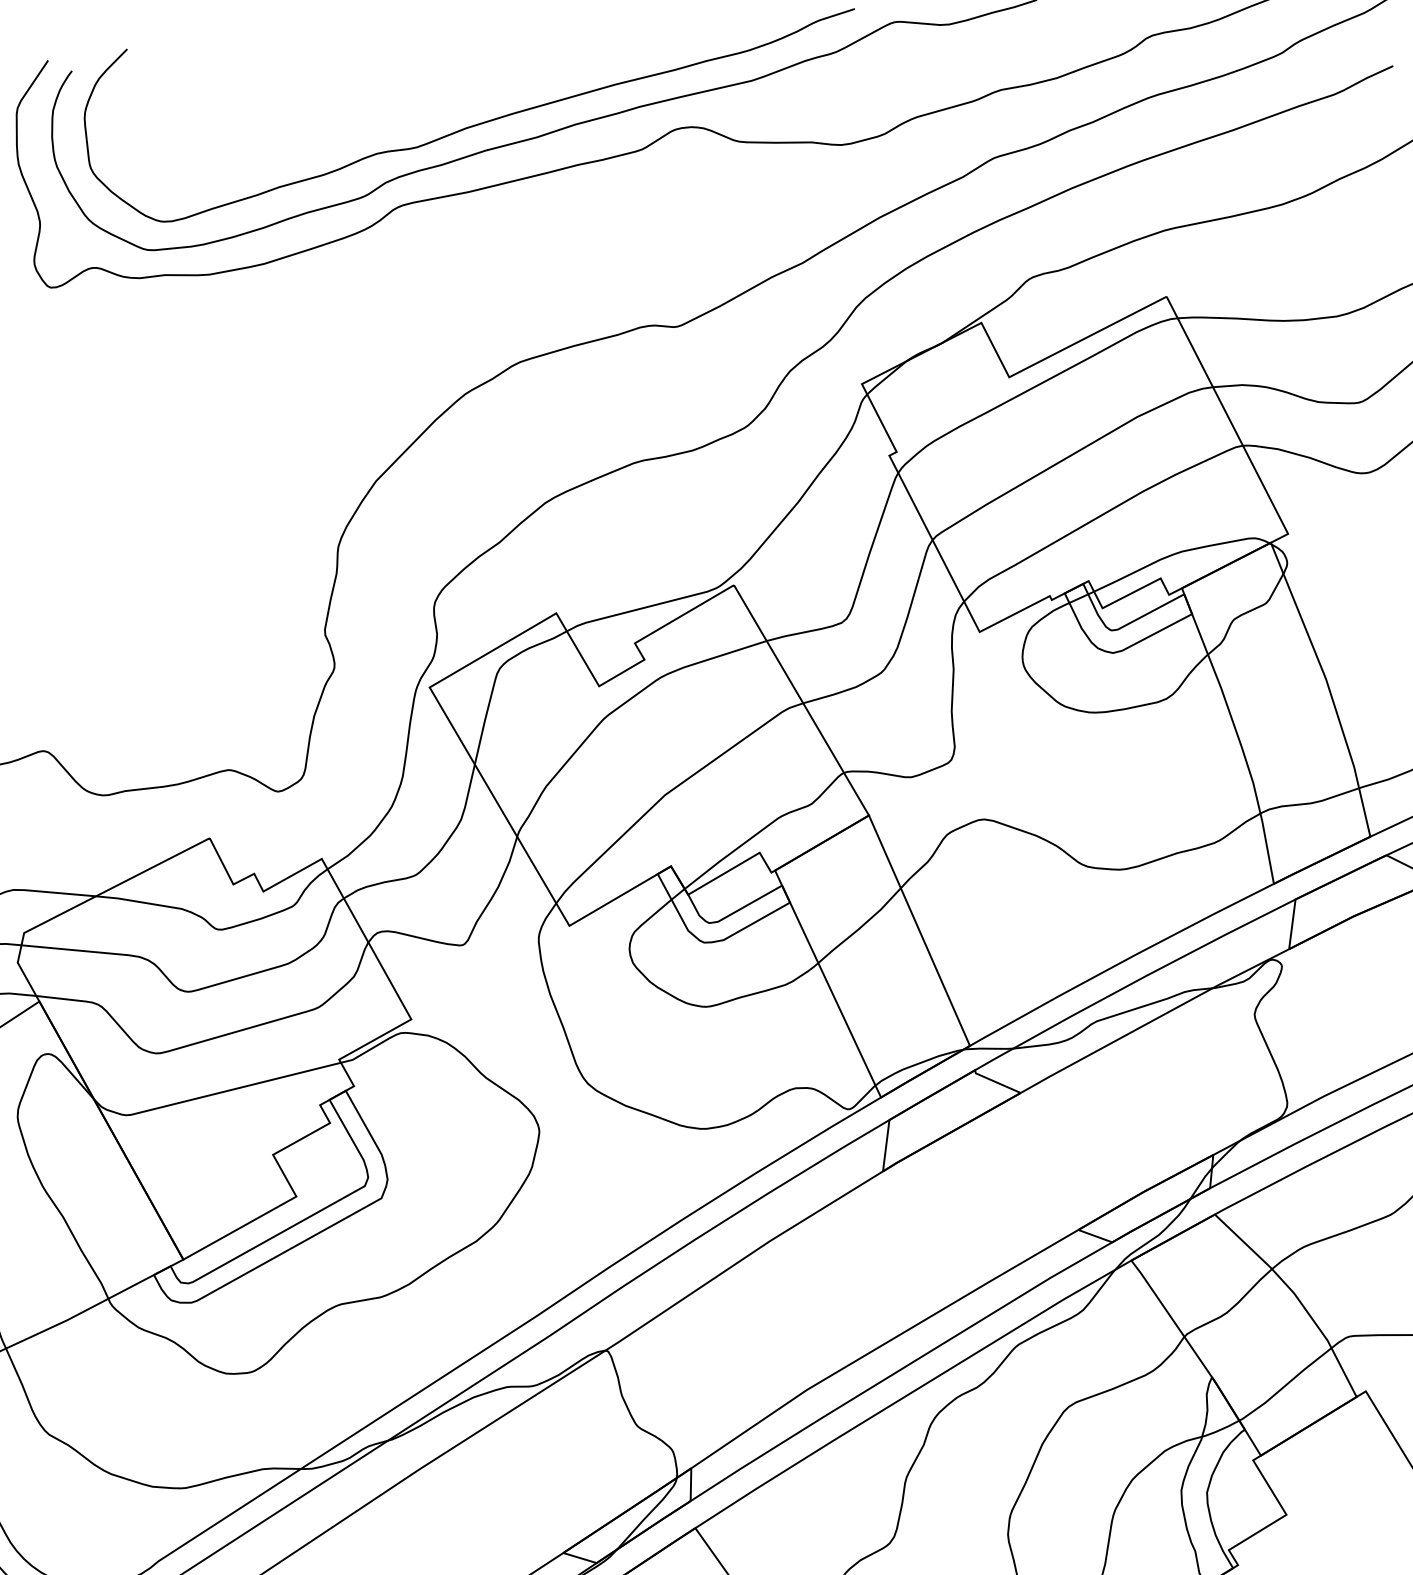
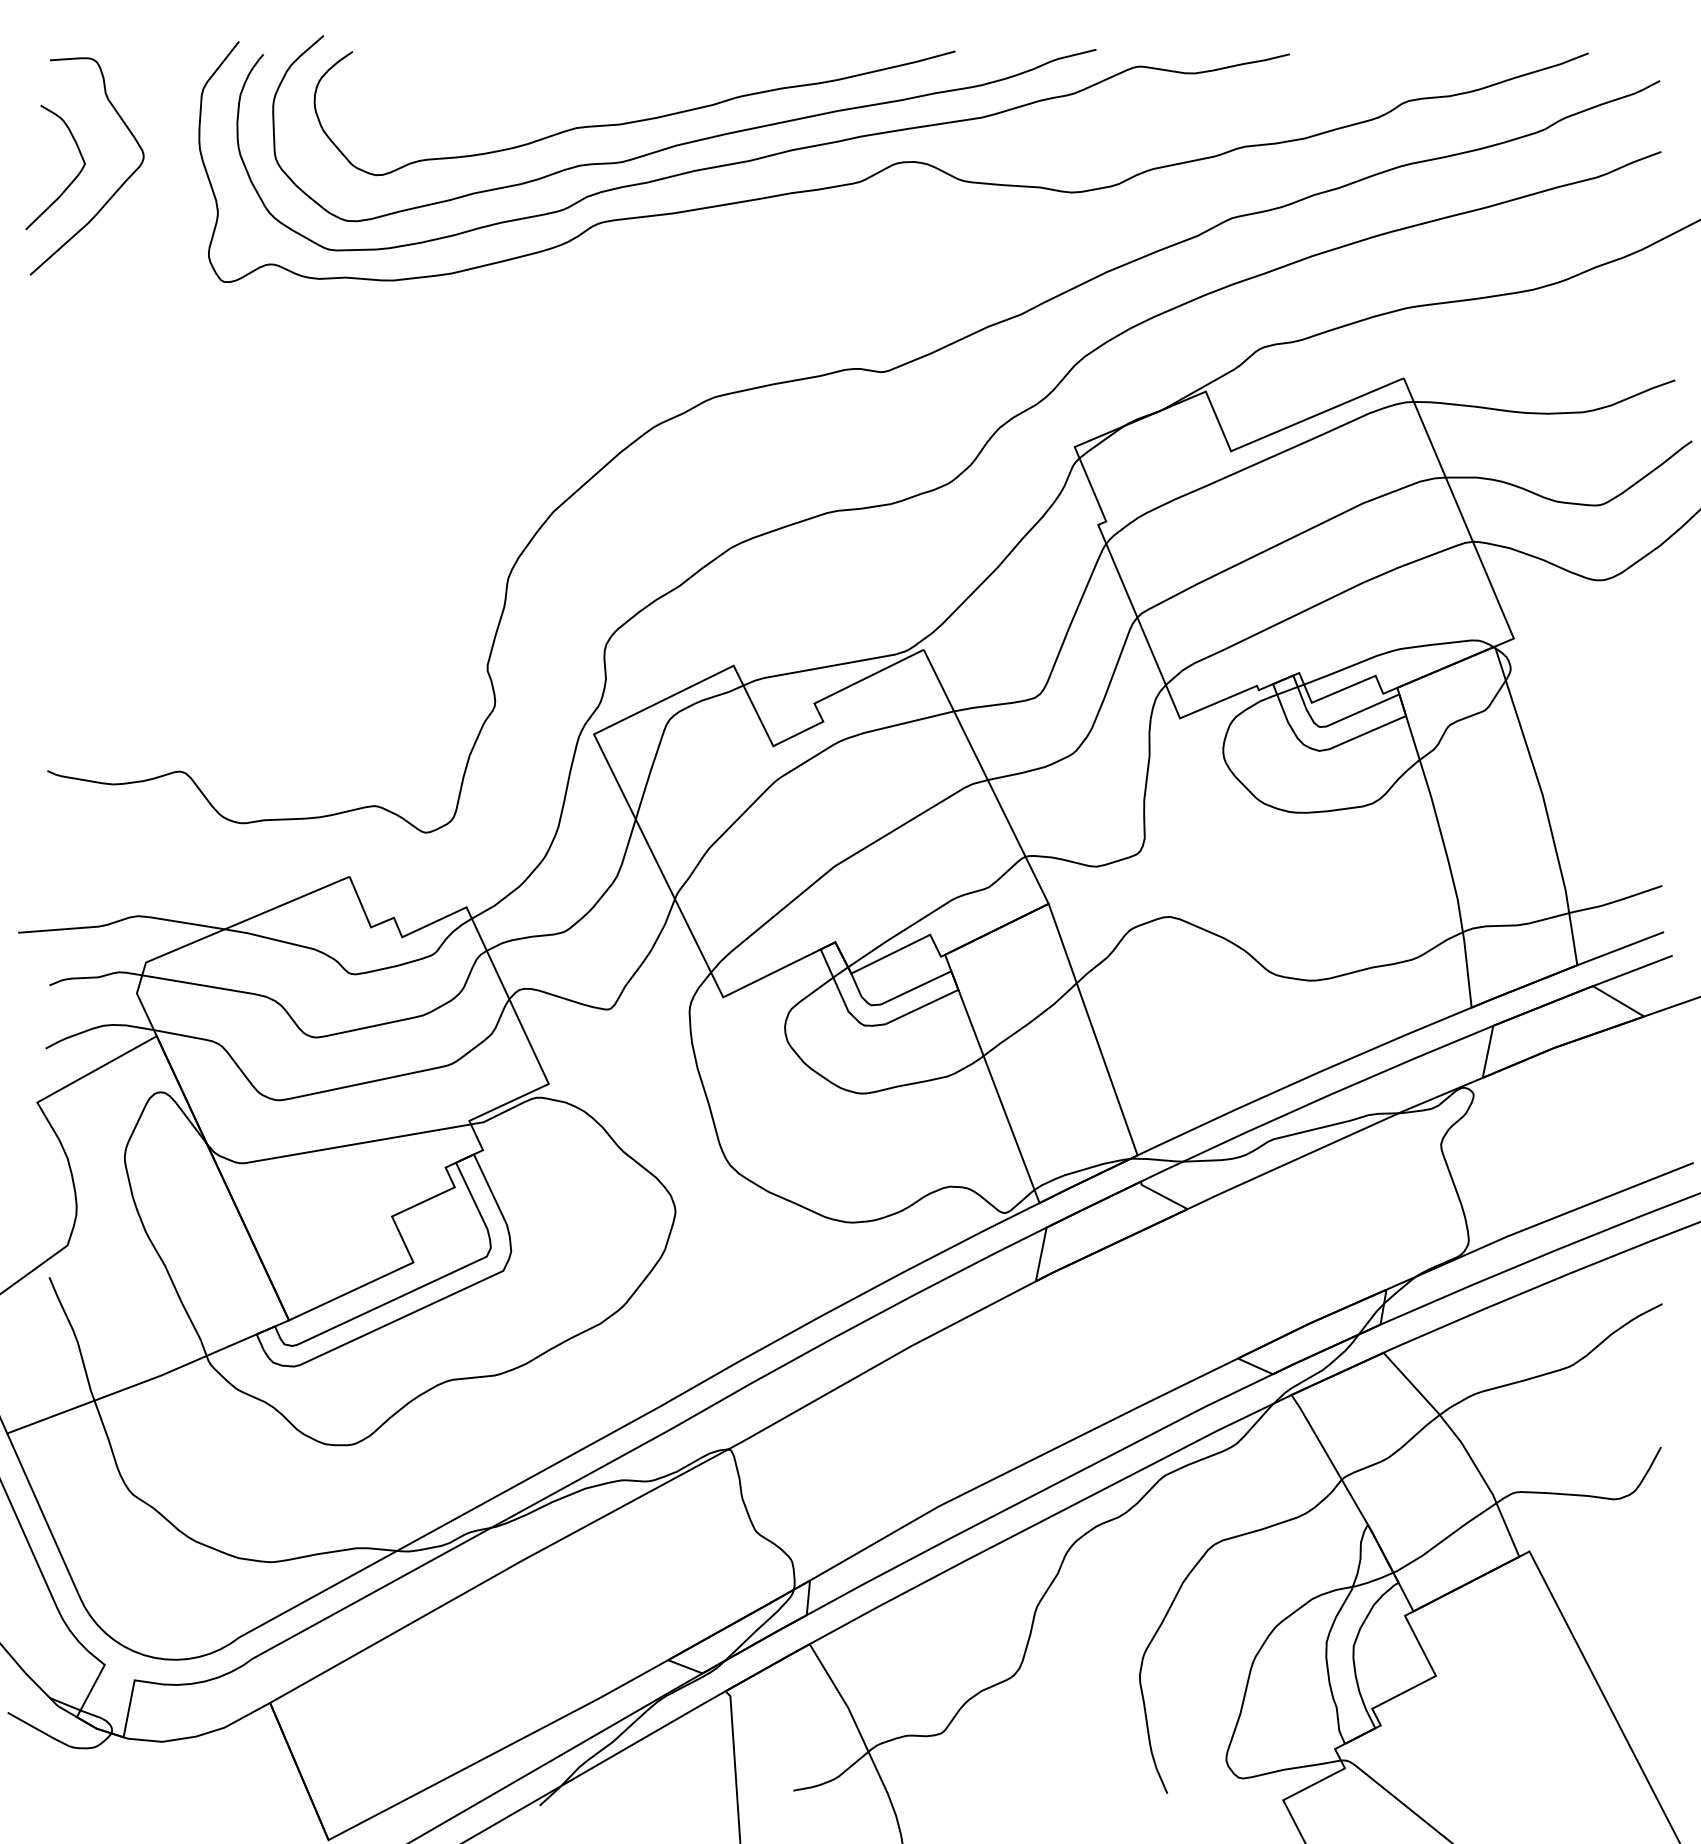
curve: (426, 107) -> (635, 120), added

